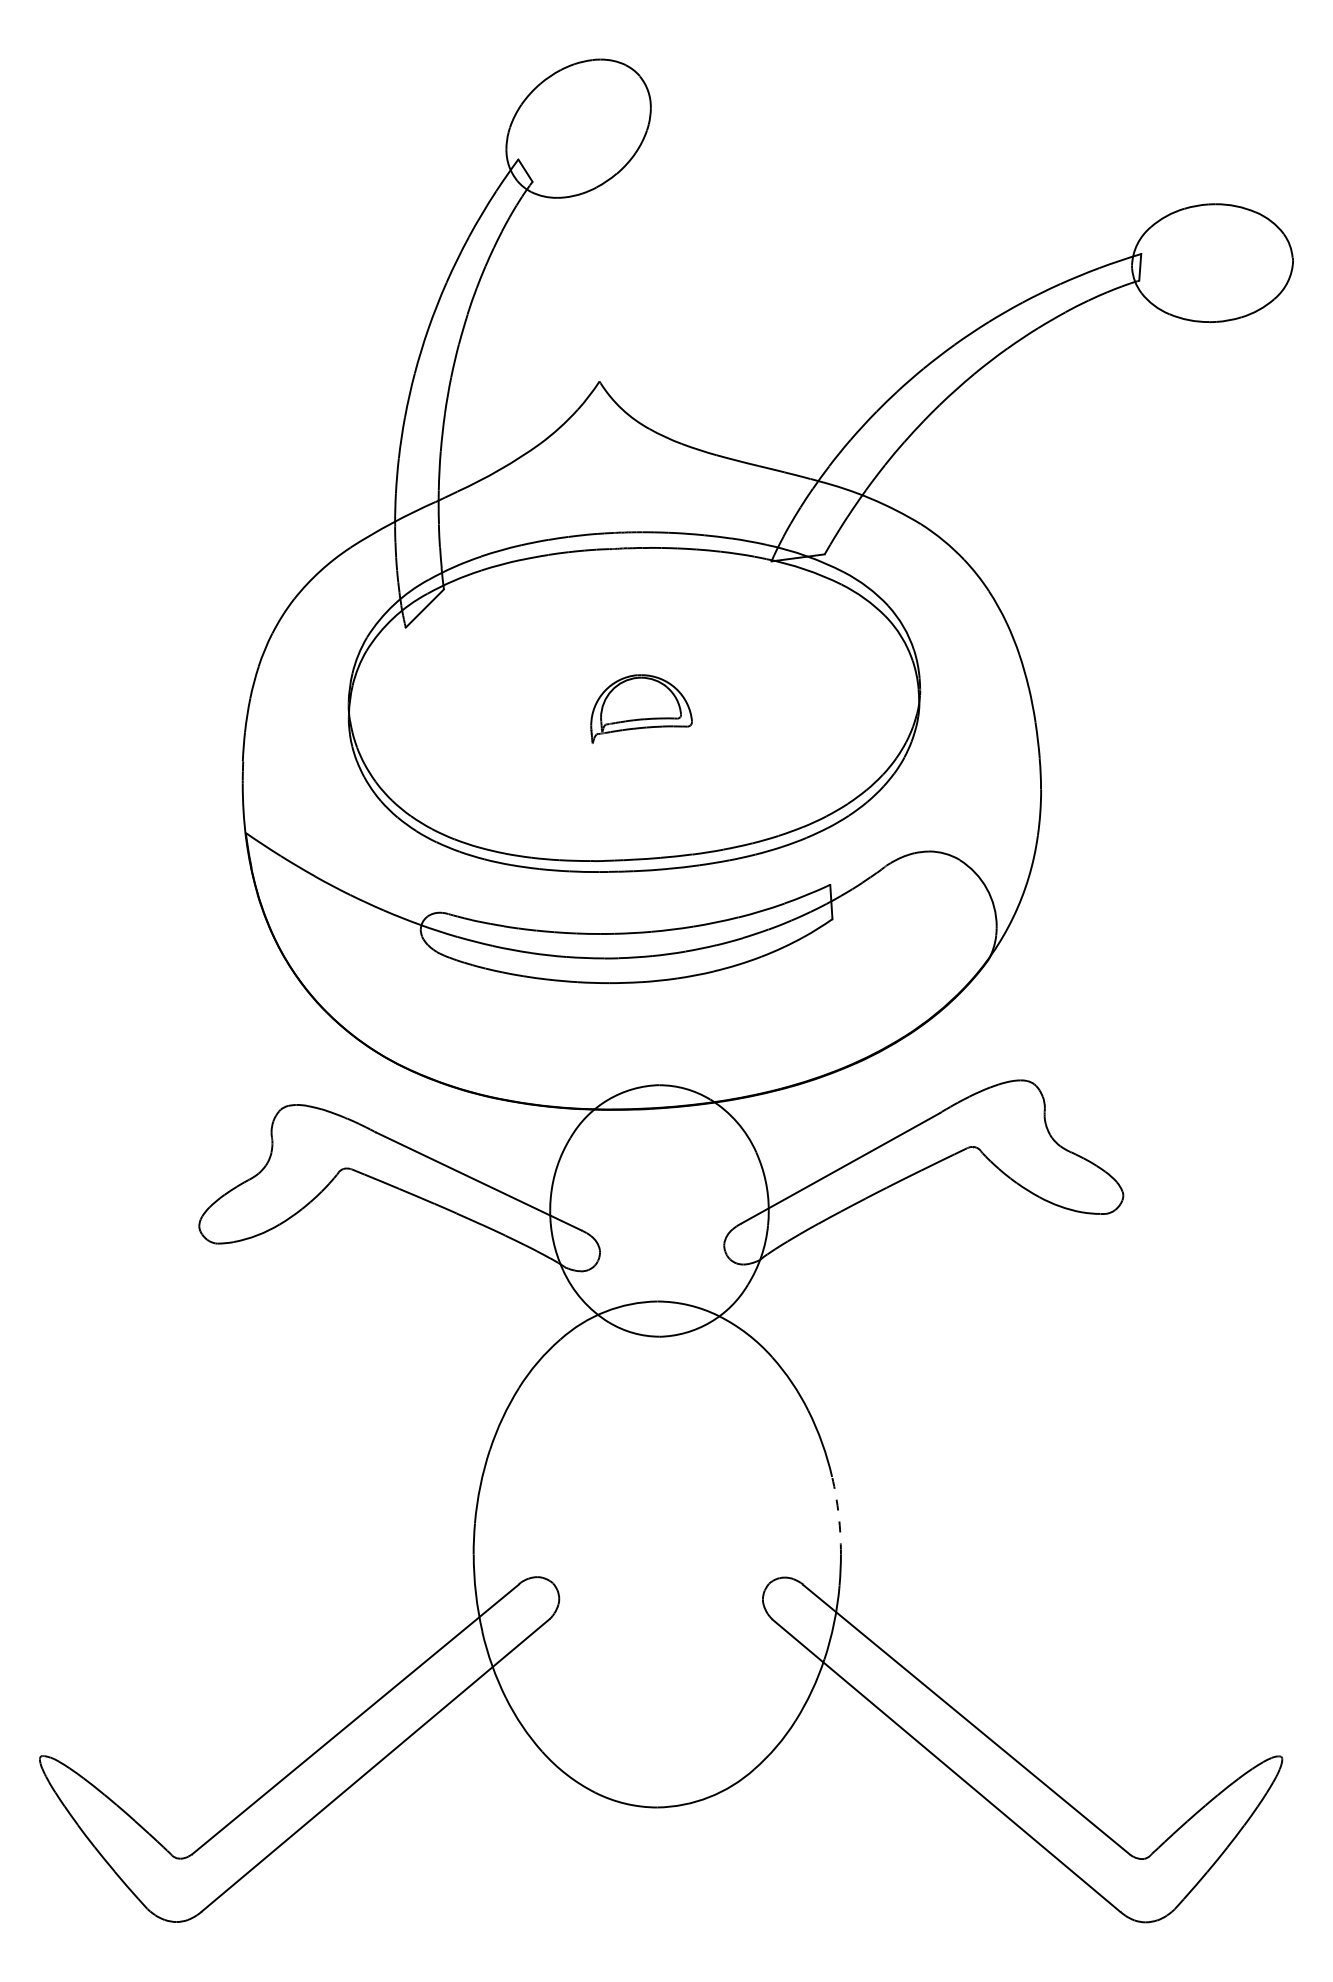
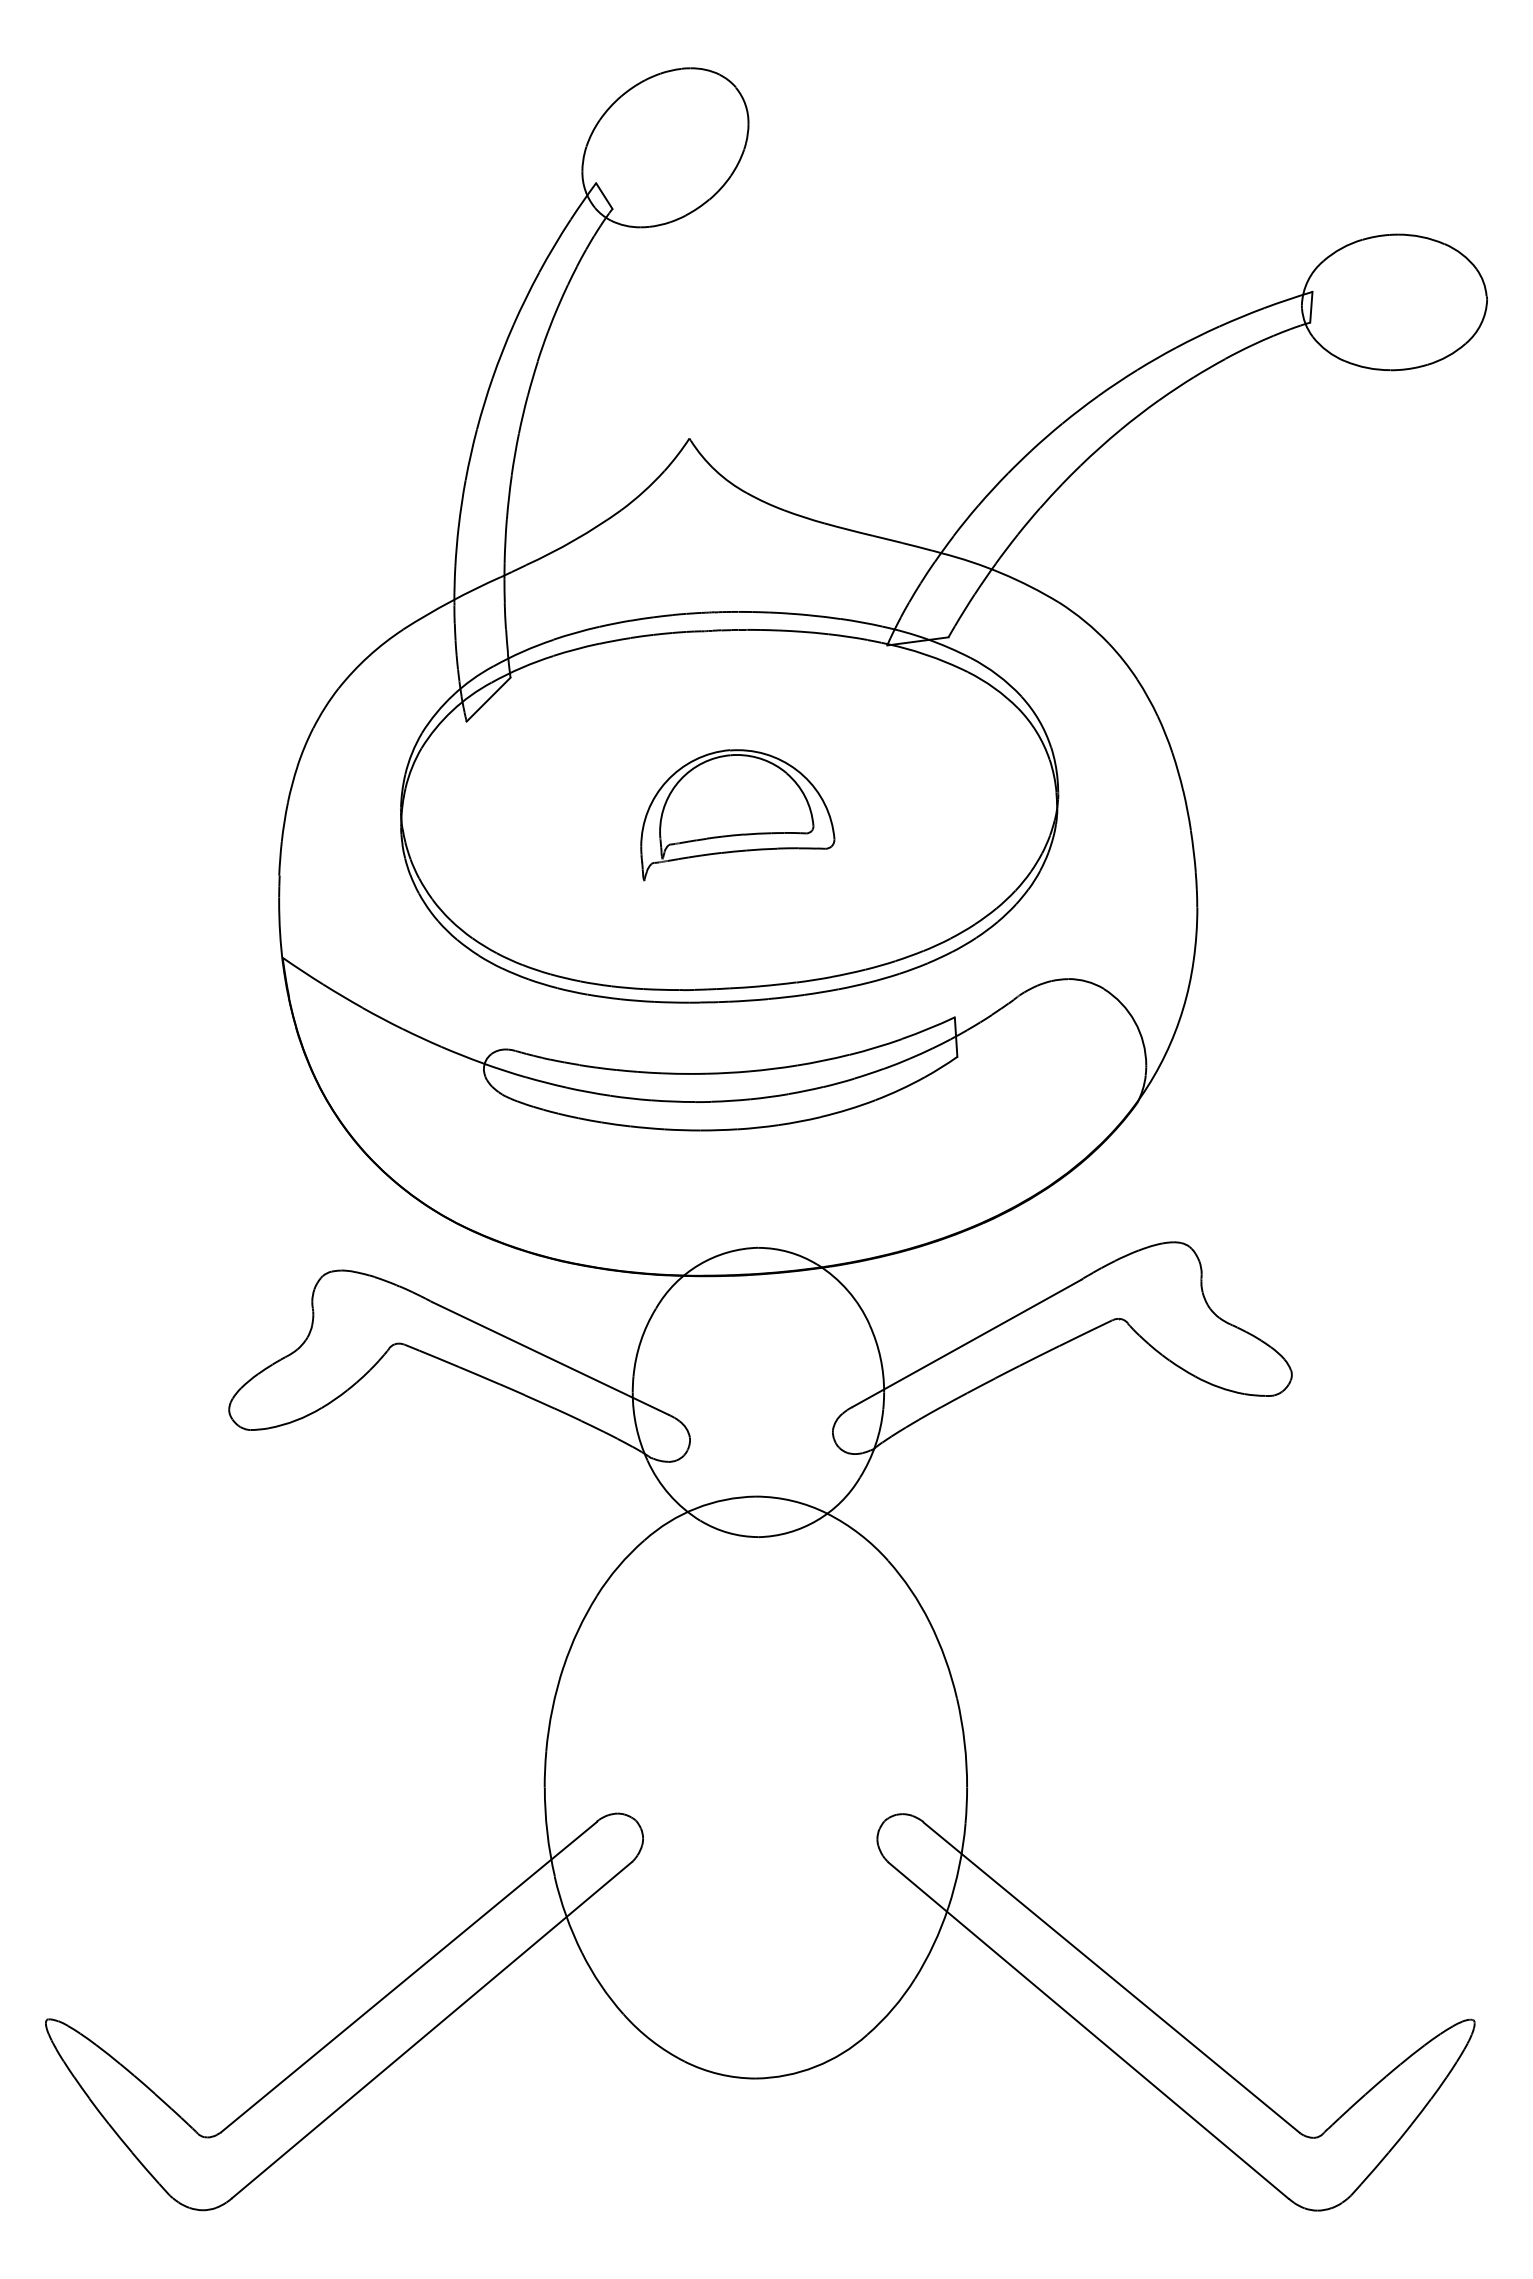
part: (641, 709) -> (737, 815), size x1.67
arc: (838, 1515) -> (964, 1742), dashed -> solid

